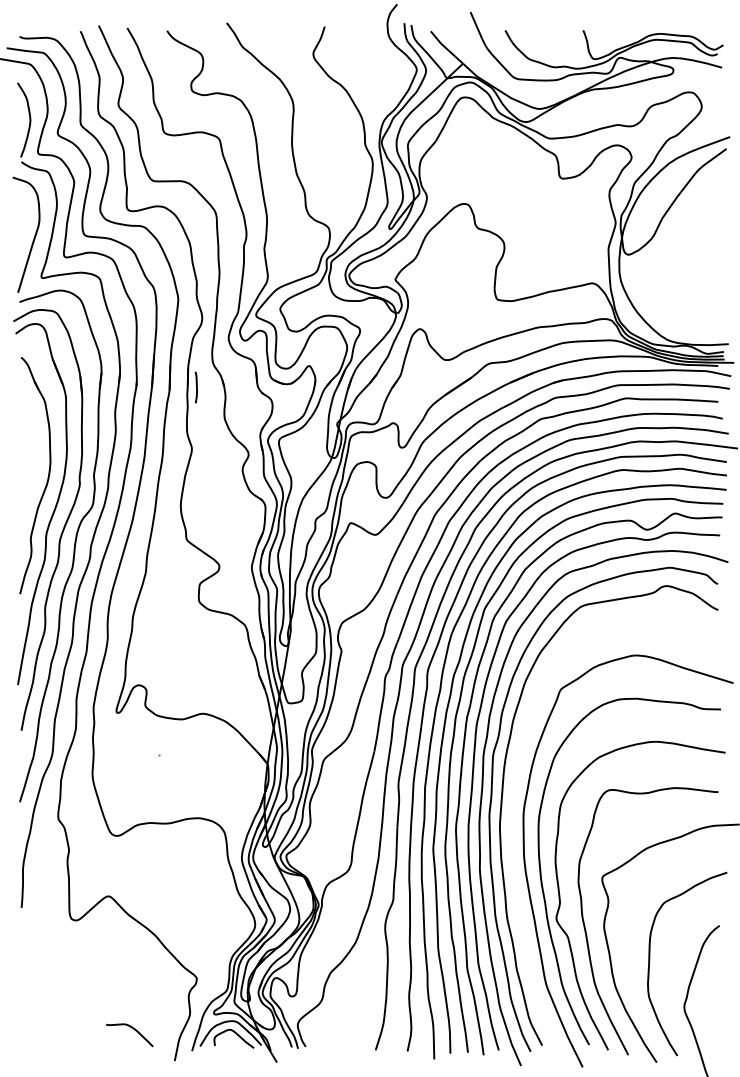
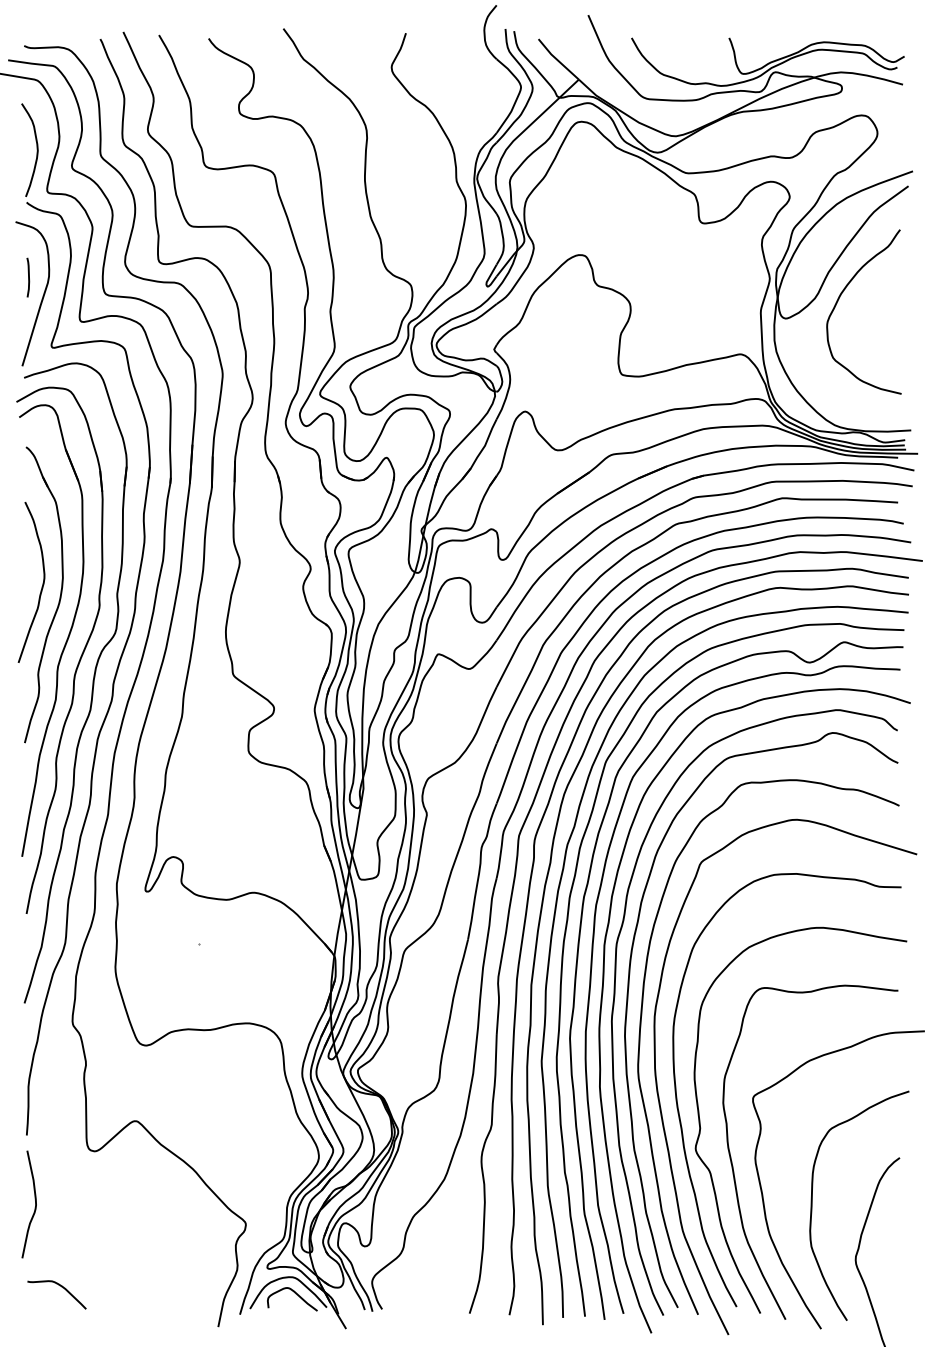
curve: (671, 239) -> (839, 299), added
curve: (196, 387) -> (28, 277), moved
curve: (33, 468) -> (41, 586), added
curve: (512, 835) -> (640, 1045), added
curve: (27, 965) -> (34, 1207), added
curve: (133, 1029) -> (61, 1287), moved

